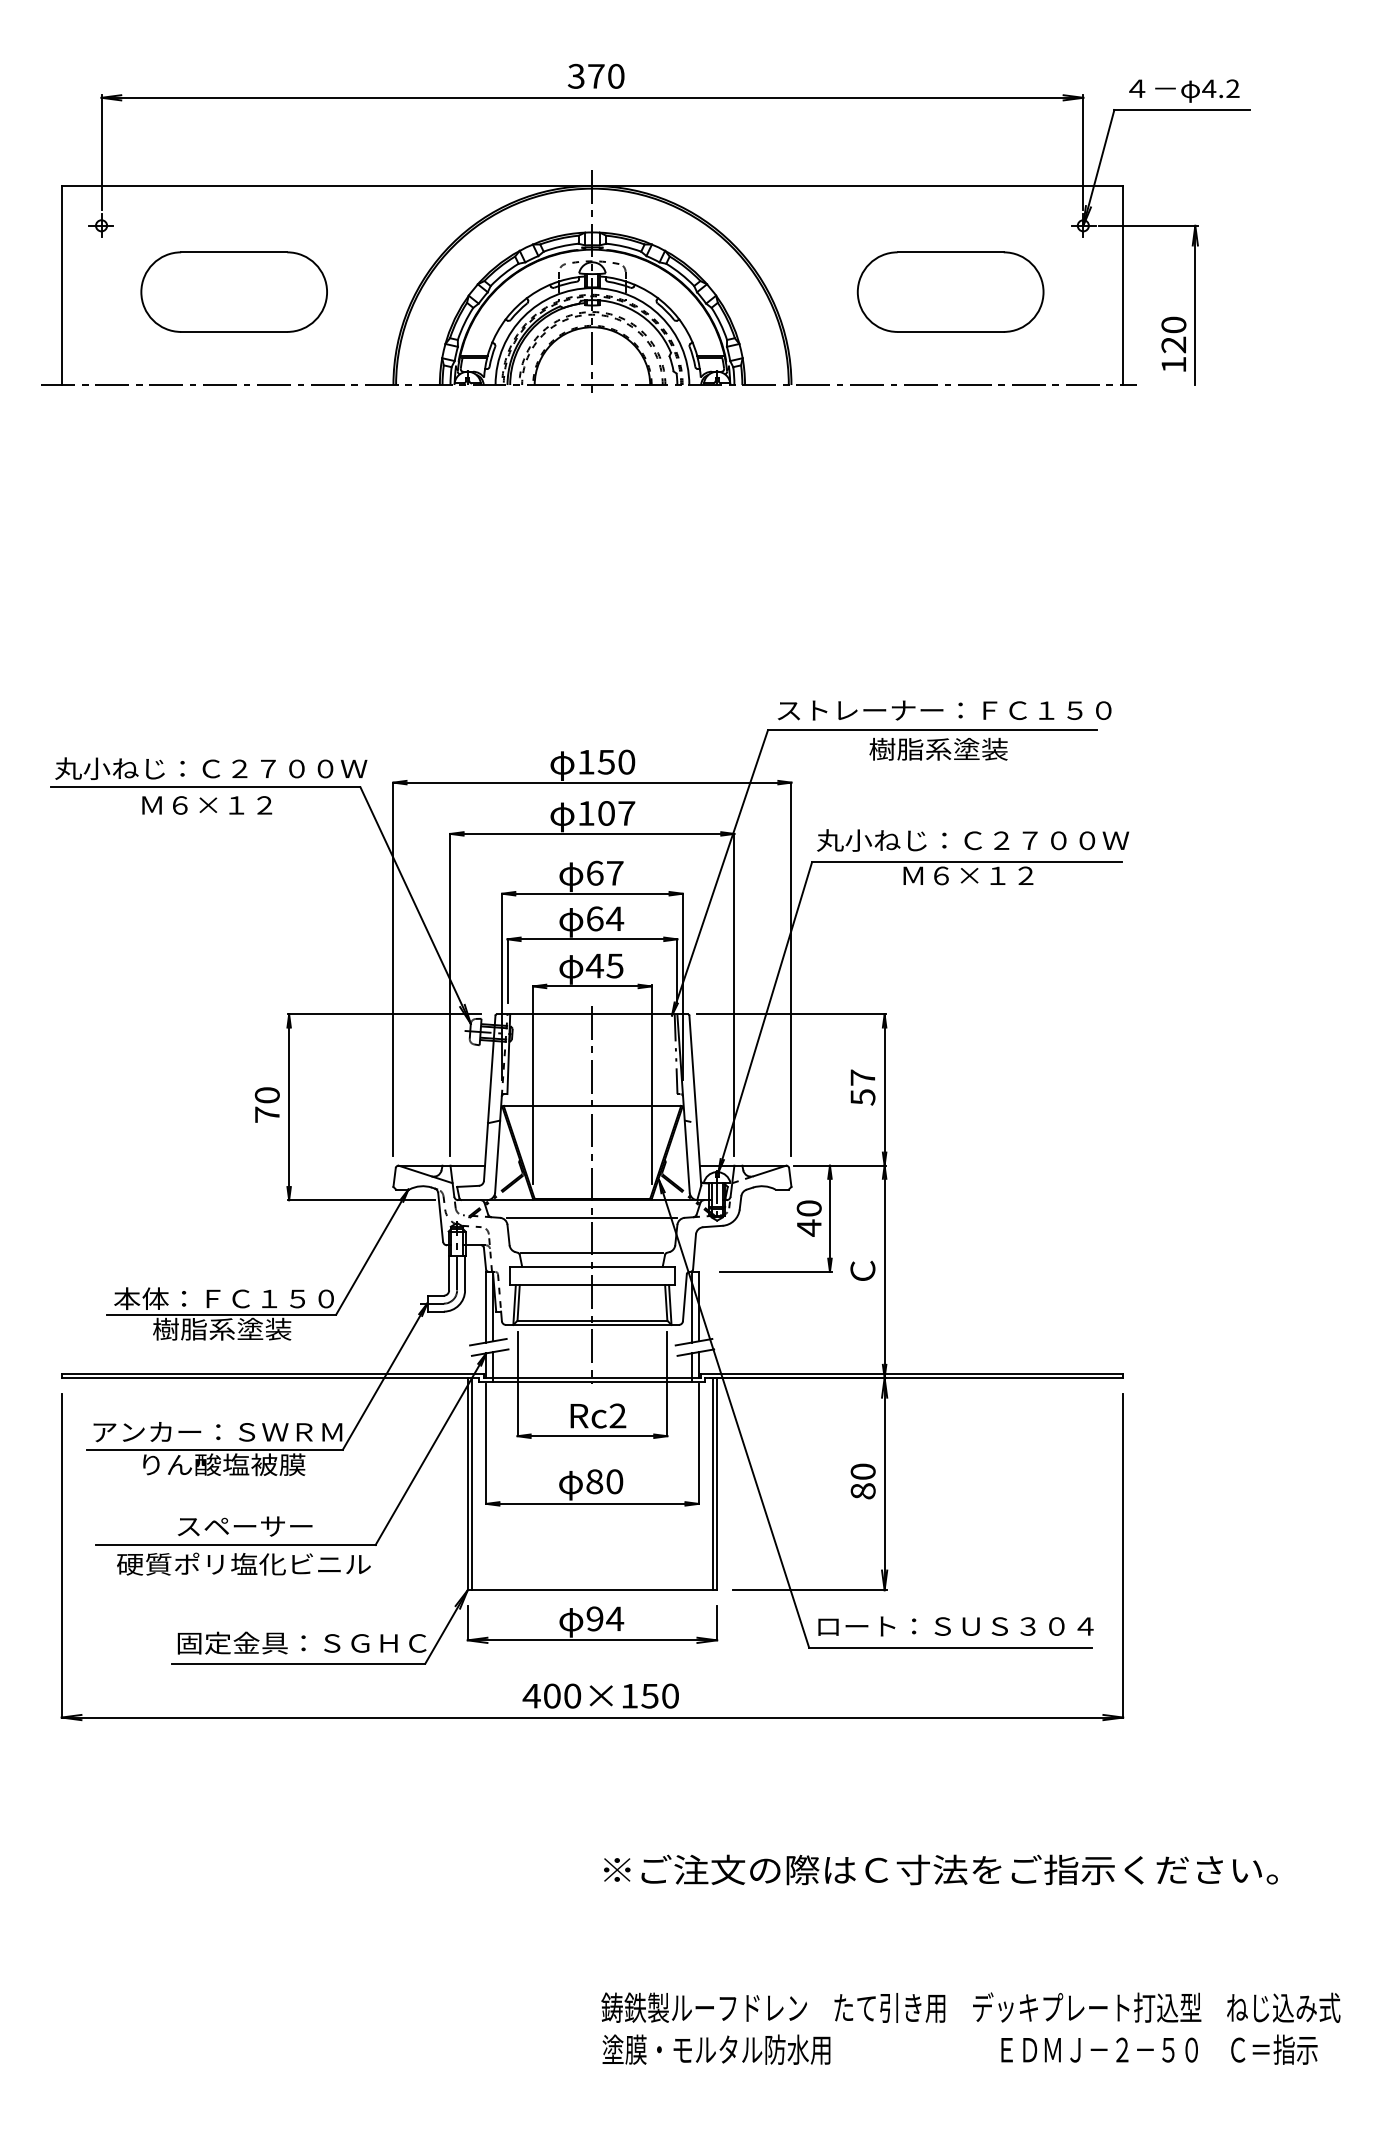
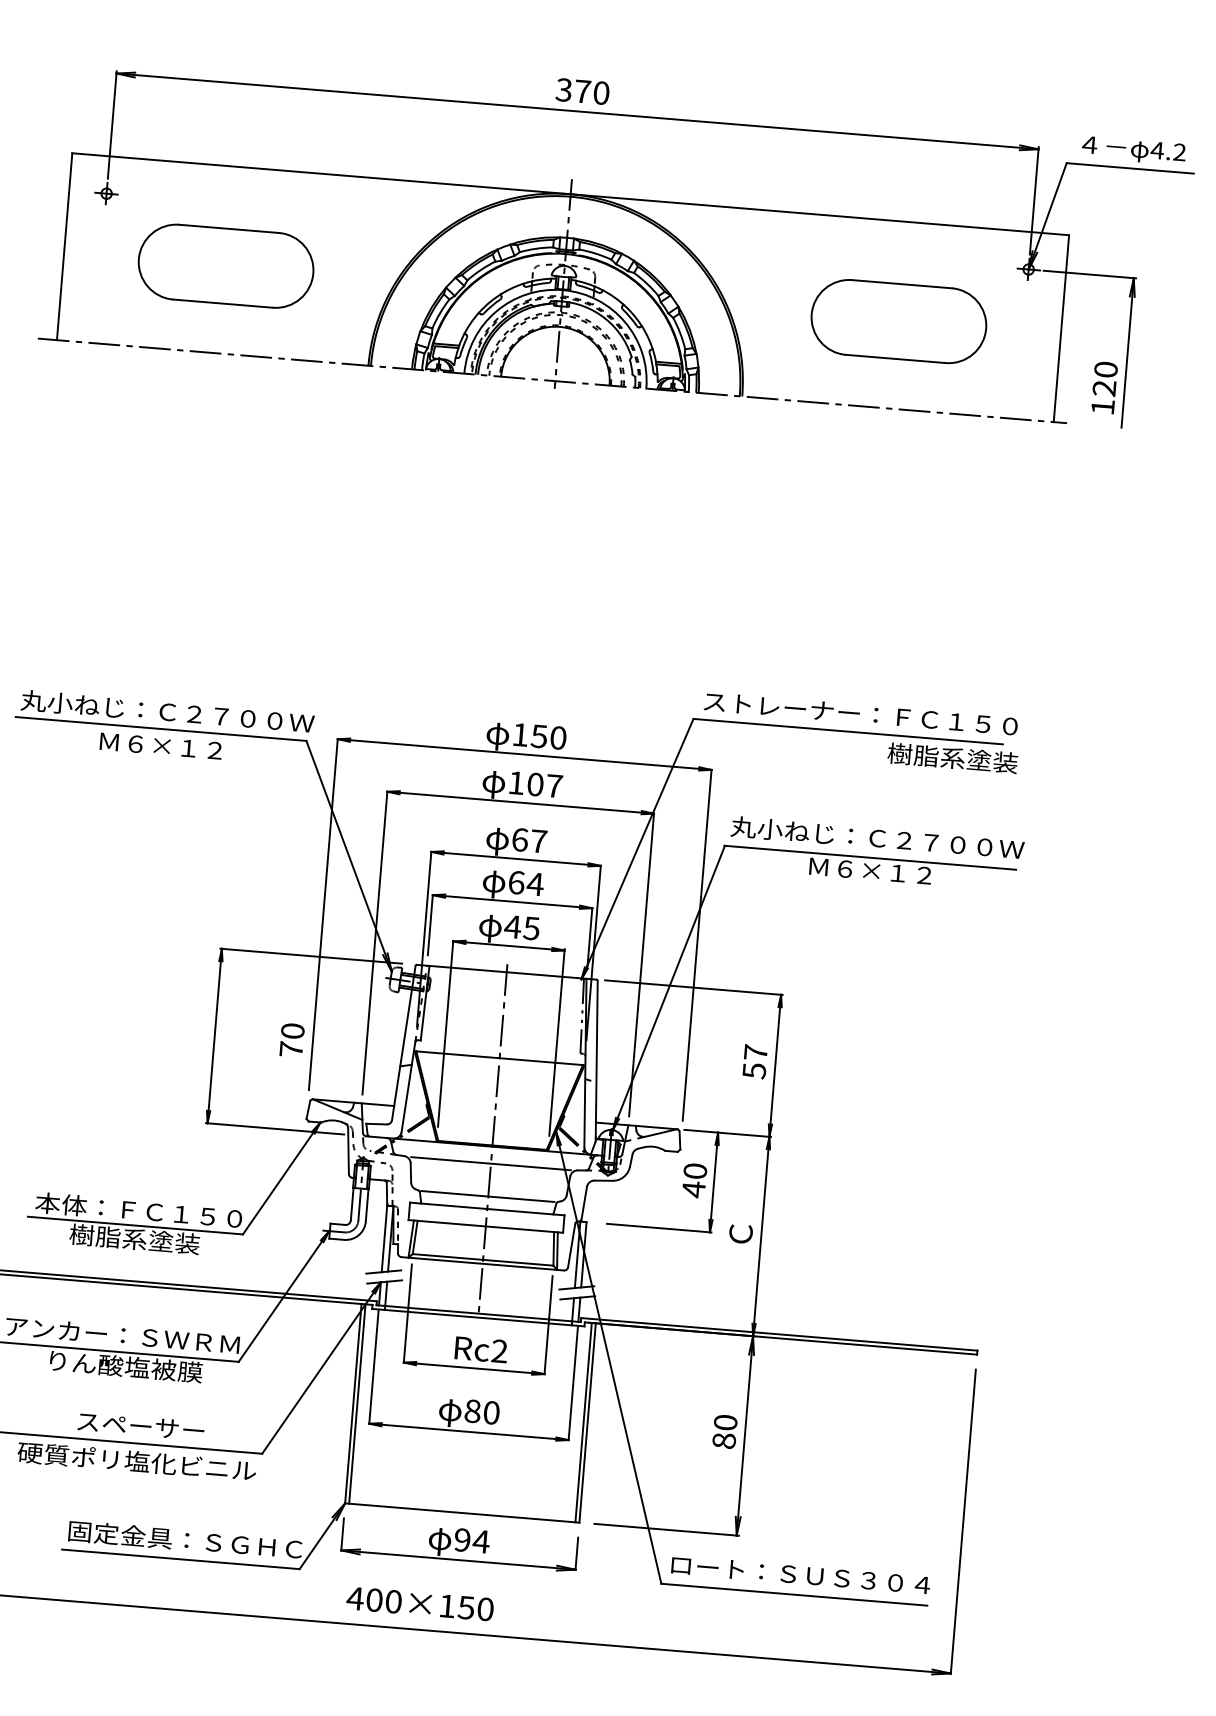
text: (938, 749) -> (952, 758), moved
text: (266, 1104) -> (291, 1039), moved
text: (600, 1695) -> (419, 1603), moved

